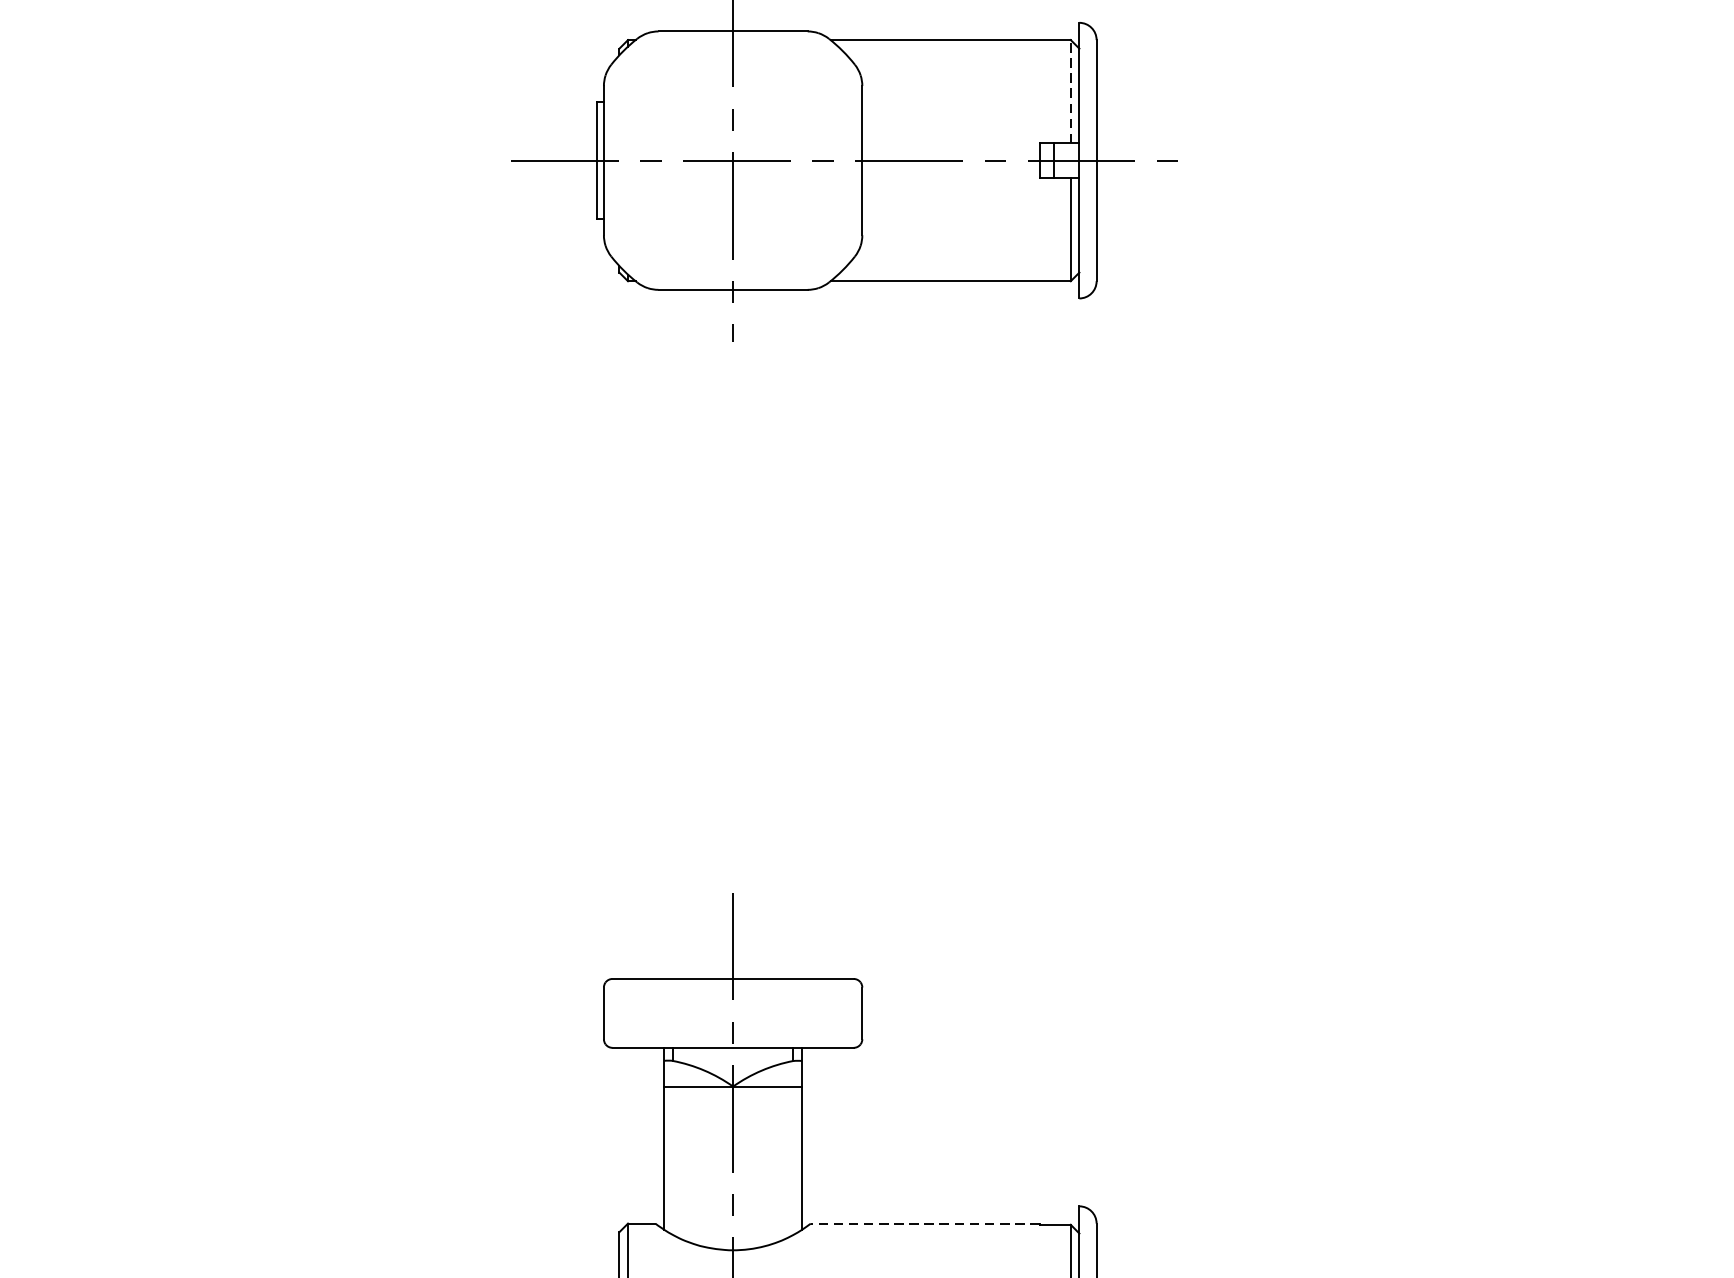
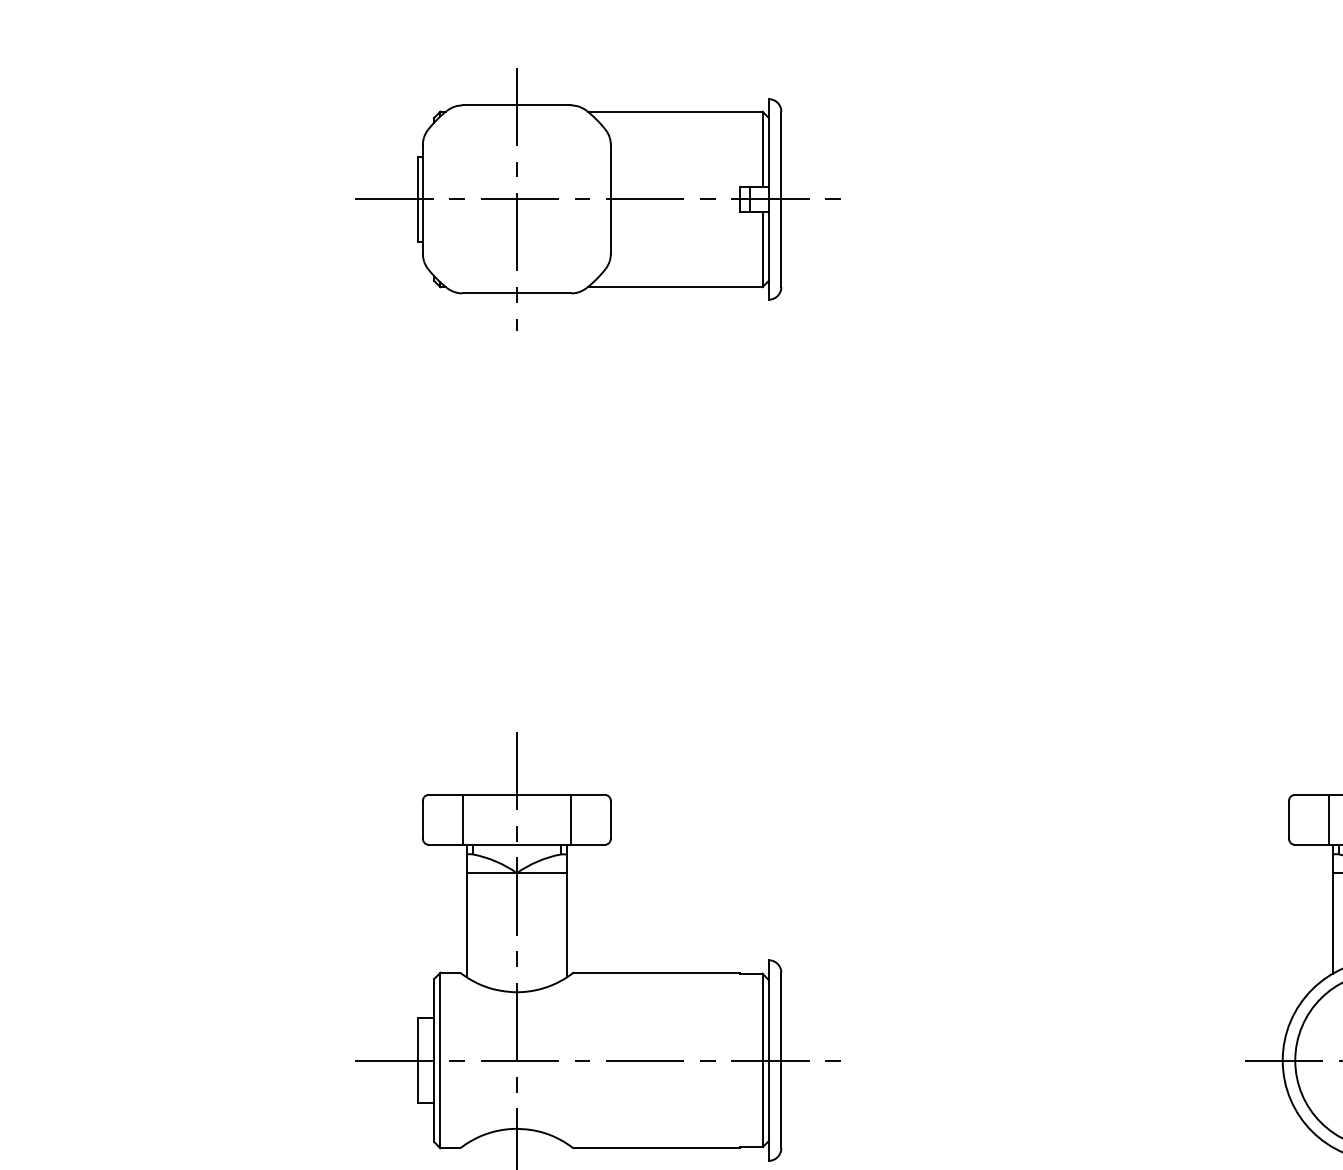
line: (1070, 92) -> (762, 149), dashed -> solid
line: (658, 1012) -> (462, 819), added
line: (808, 1012) -> (571, 819), added
line: (925, 1223) -> (656, 972), dashed -> solid

